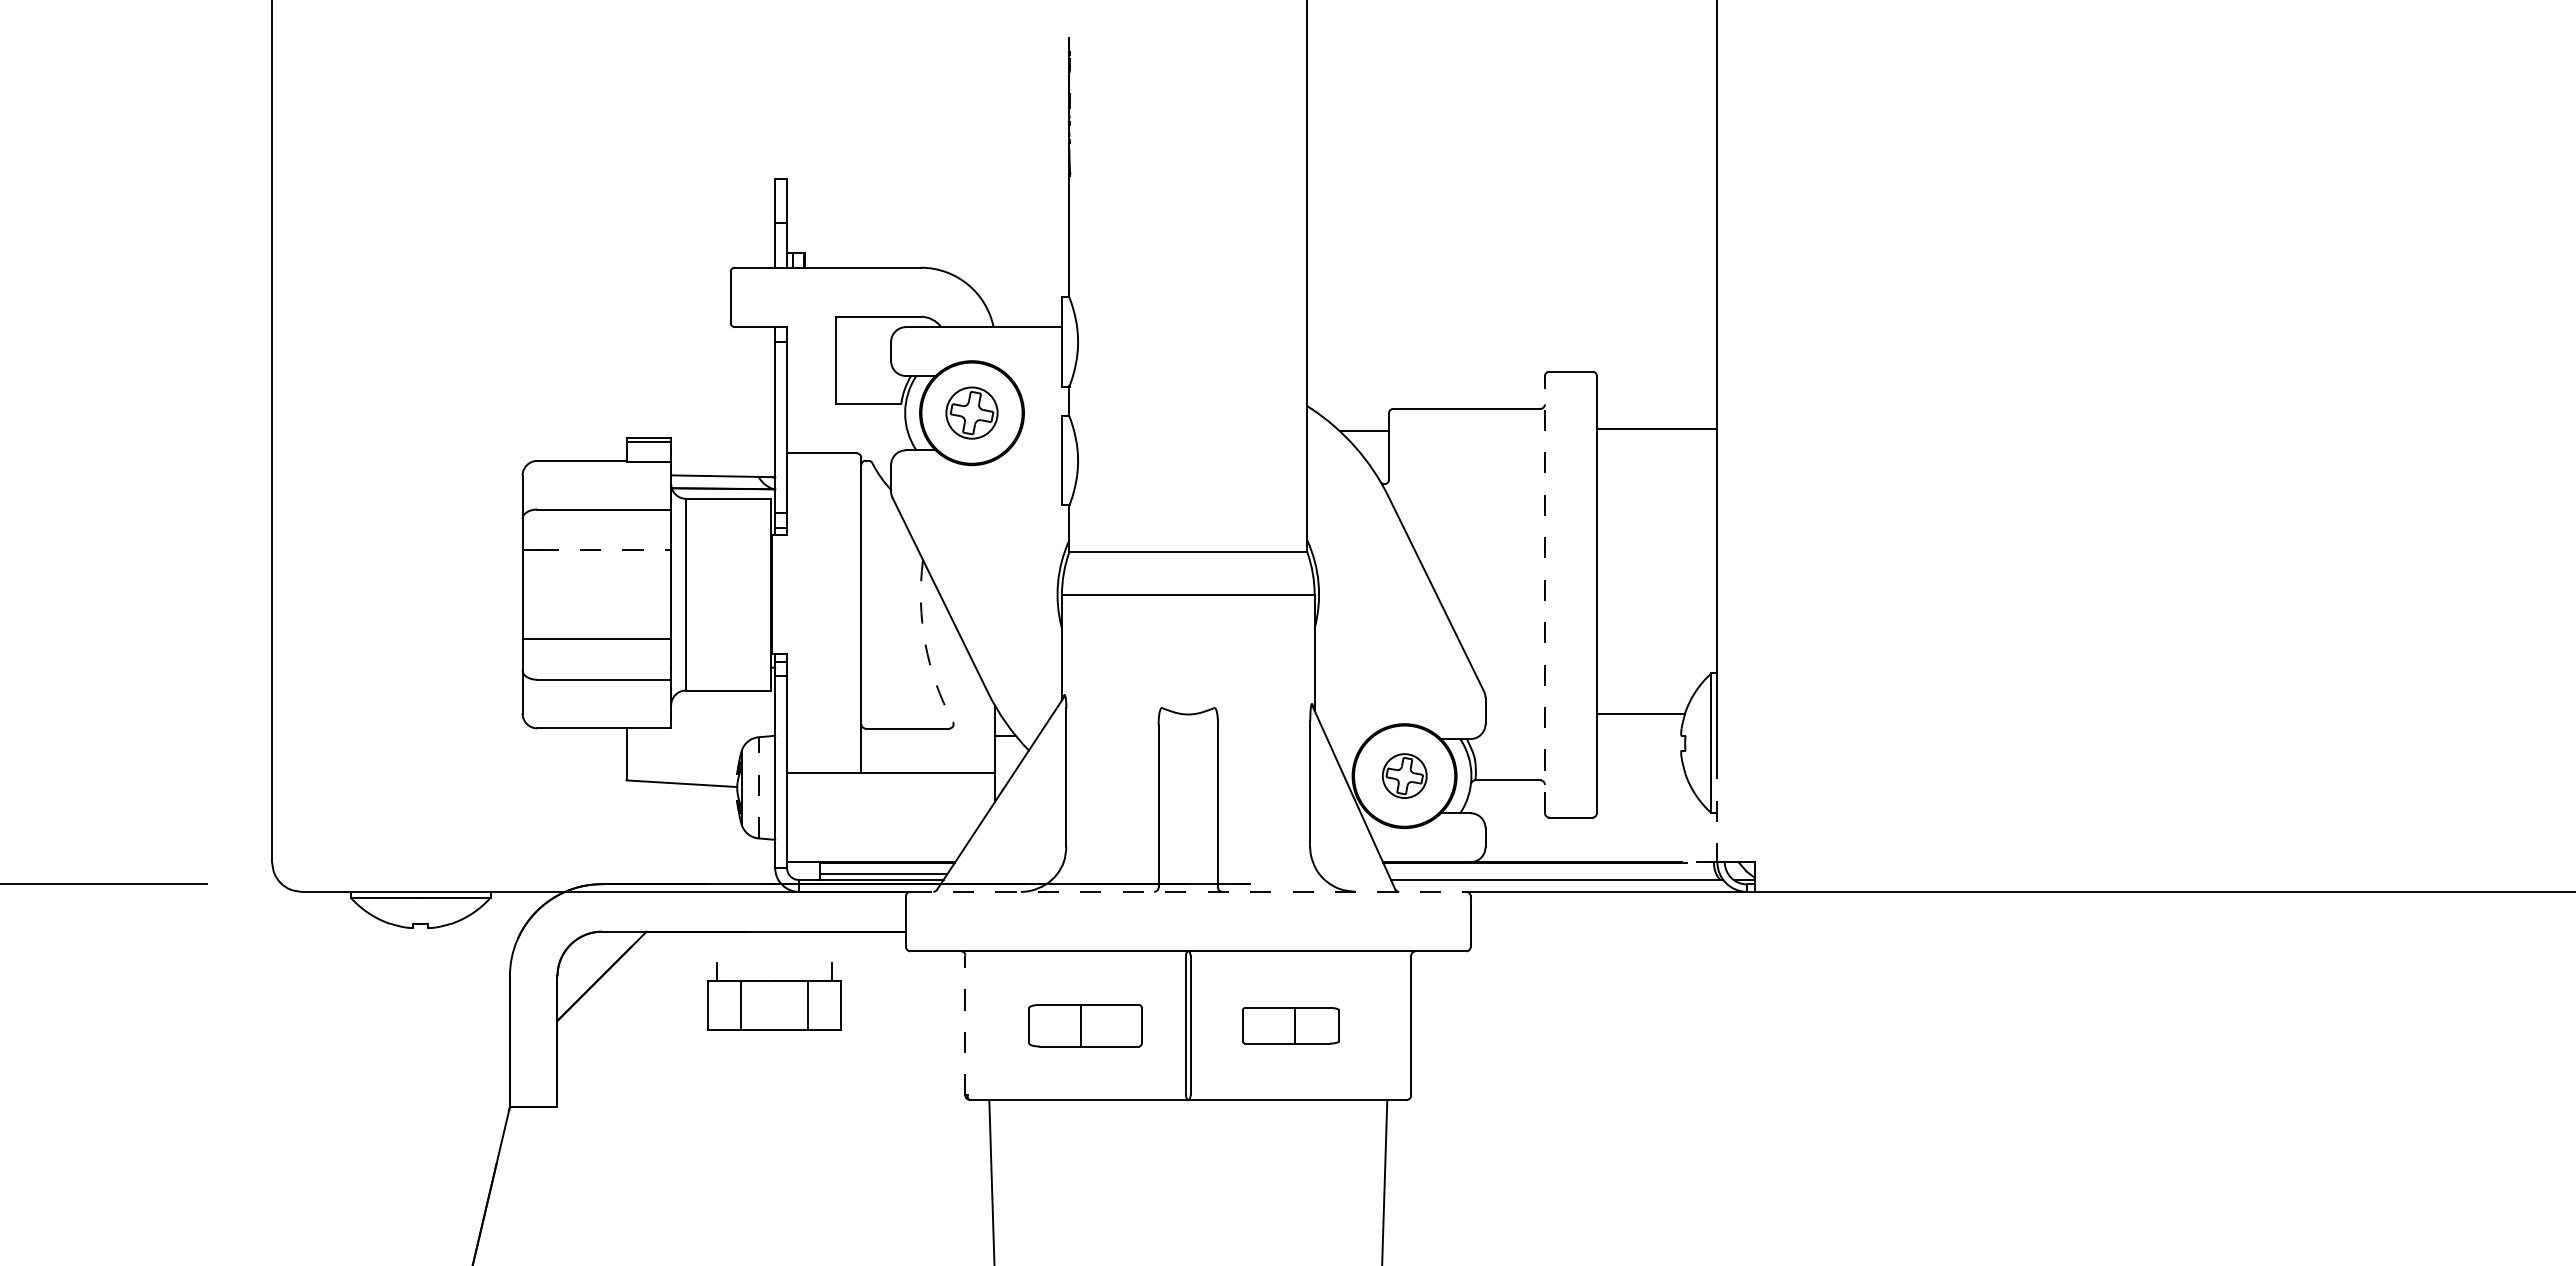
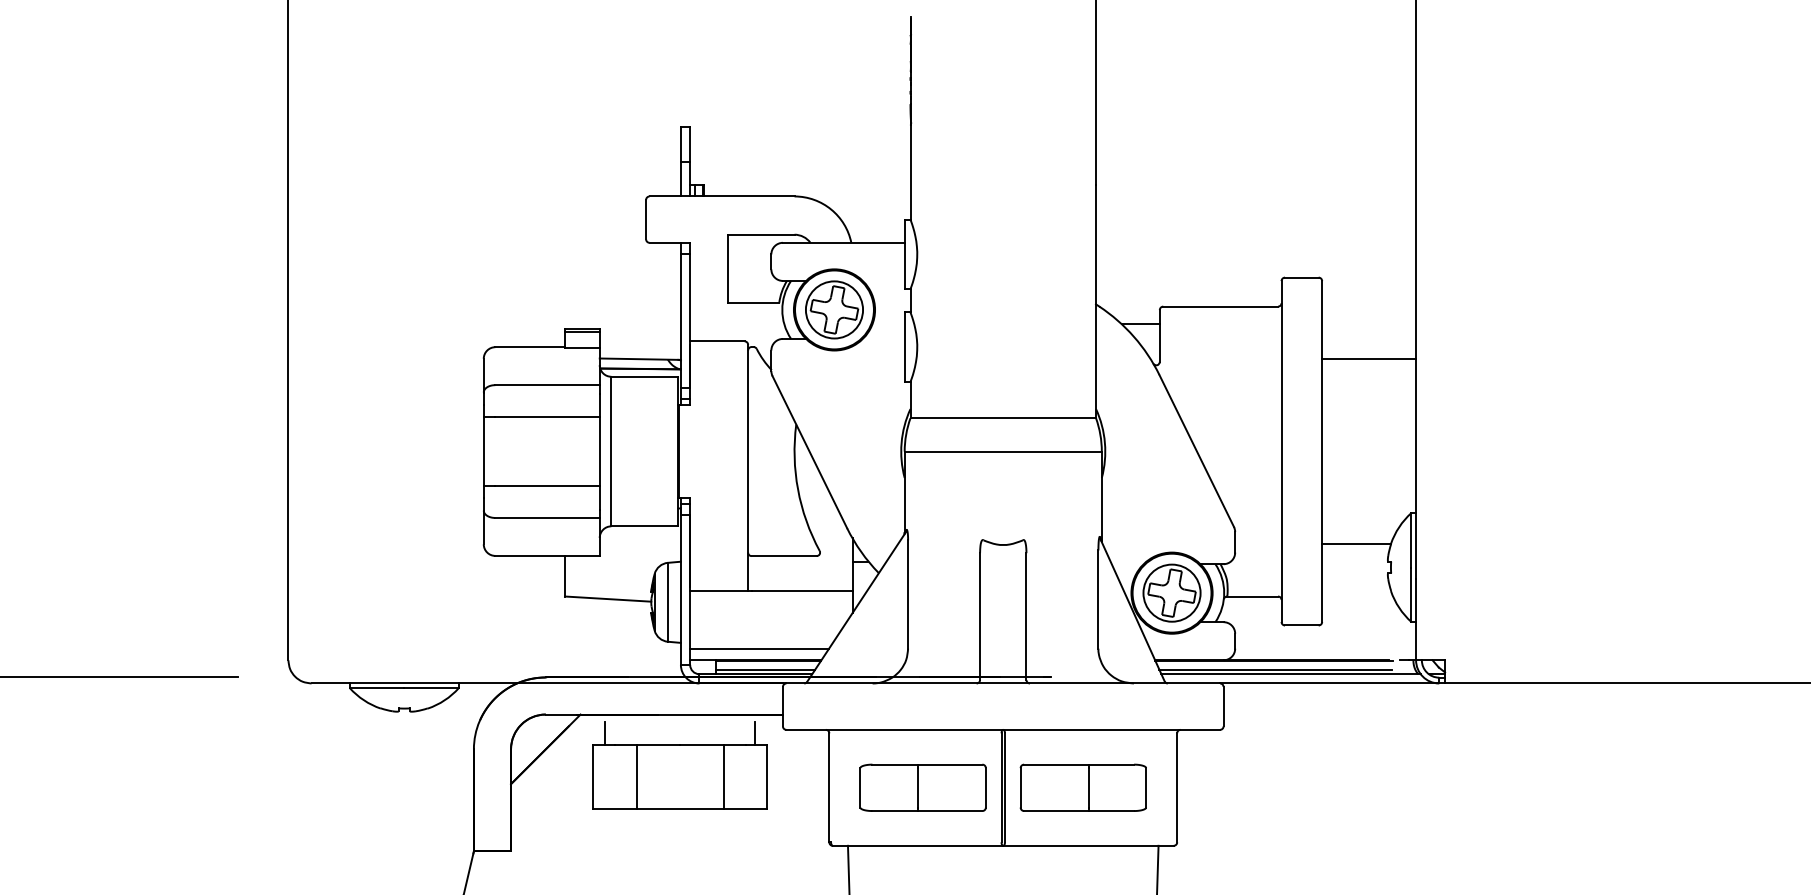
part: (971, 412) -> (834, 309), size x1.43
line: (1656, 428) -> (1368, 358), moved
line: (604, 550) -> (547, 417), dashed -> solid
line: (1544, 594) -> (1281, 451), dashed -> solid
arc: (925, 643) -> (798, 489), dashed -> solid
part: (1404, 775) -> (1171, 592), size x1.67
line: (758, 787) -> (667, 602), dashed -> solid
line: (1717, 810) -> (1416, 619), dashed -> solid
line: (876, 847) -> (759, 648), added
line: (1537, 874) -> (1275, 669), added
line: (1188, 891) -> (1003, 683), dashed -> solid
part: (774, 996) -> (680, 765), size x1.67
line: (965, 1025) -> (829, 787), dashed -> solid
part: (1085, 1025) -> (923, 787), size x1.43
part: (1290, 1025) -> (1083, 787), size x1.67

